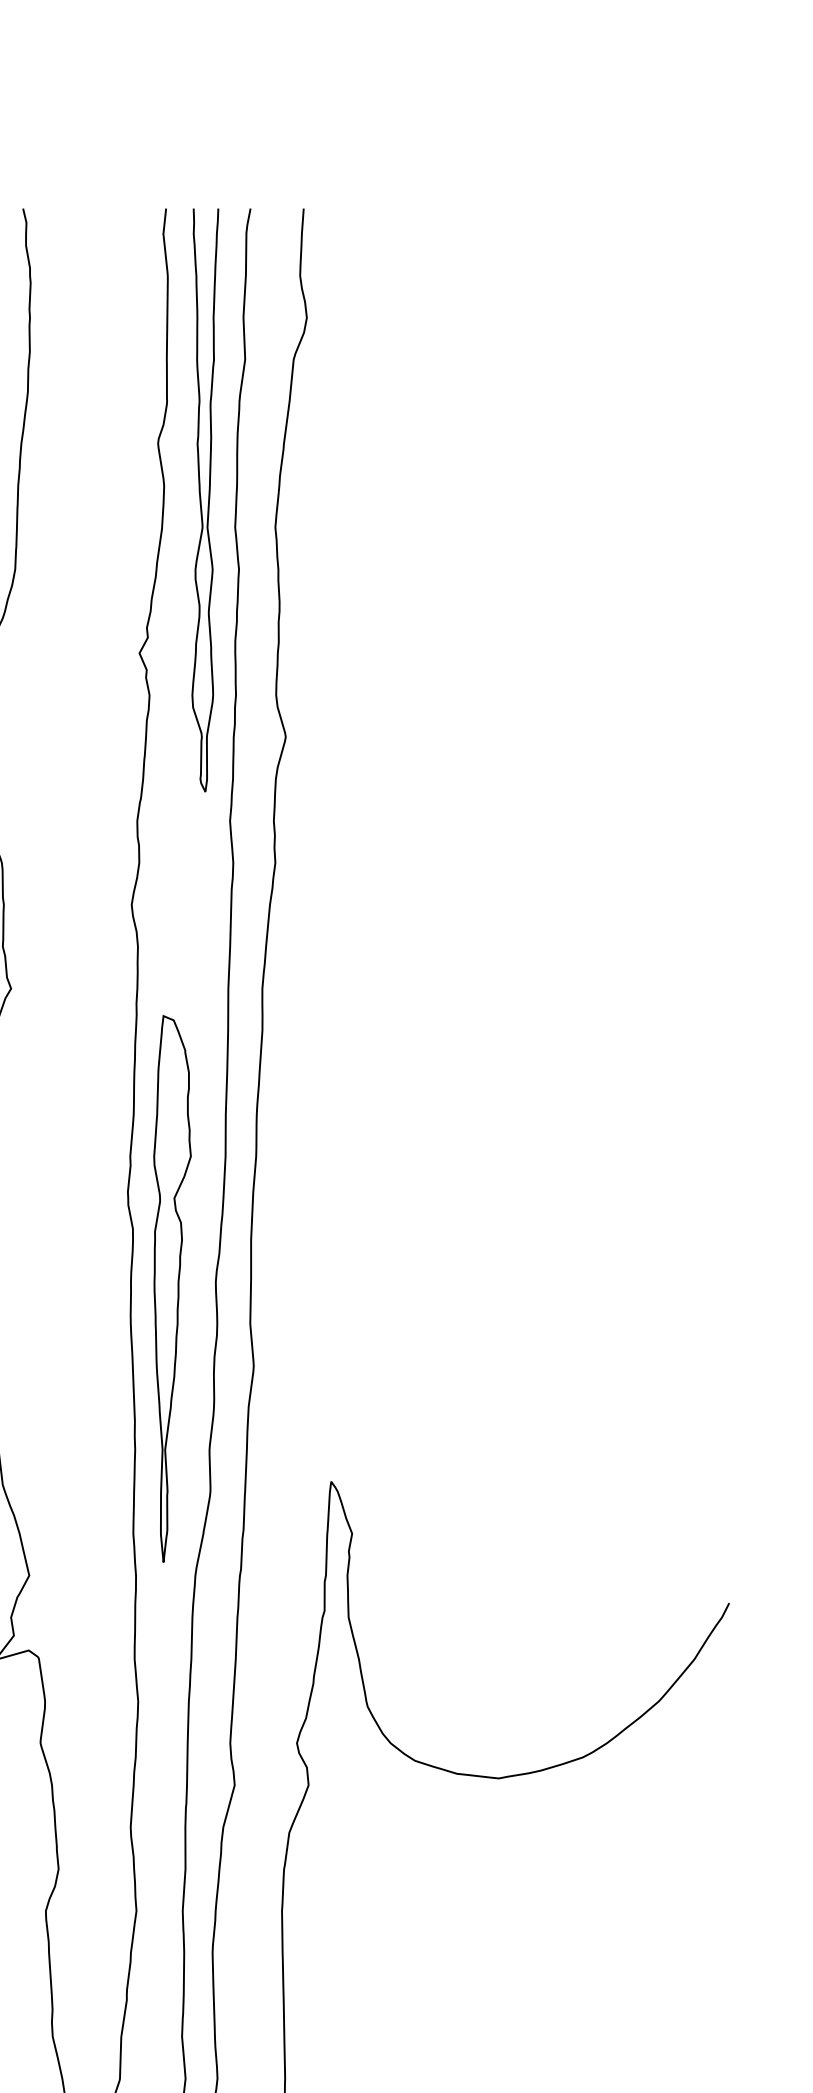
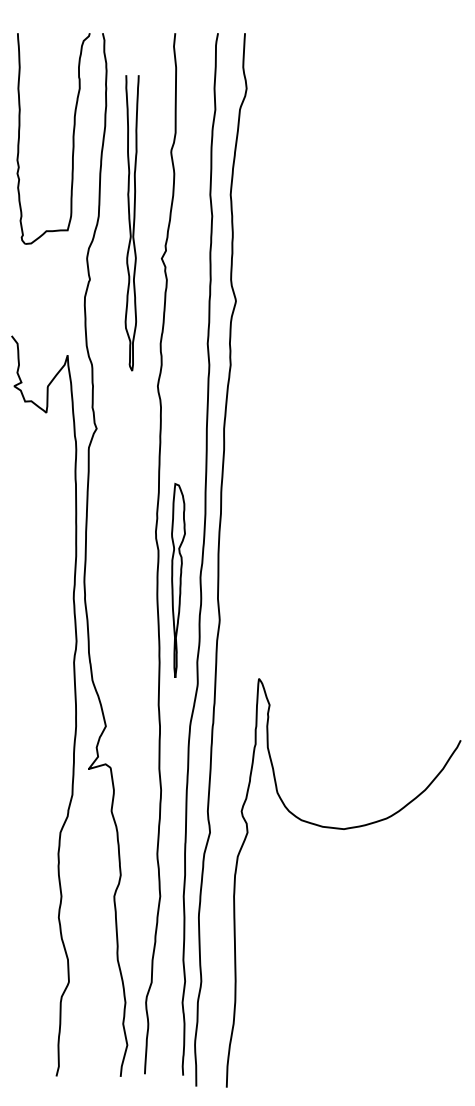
curve: (202, 501) -> (130, 223), moved
part: (172, 1287) -> (178, 580), size x0.7

